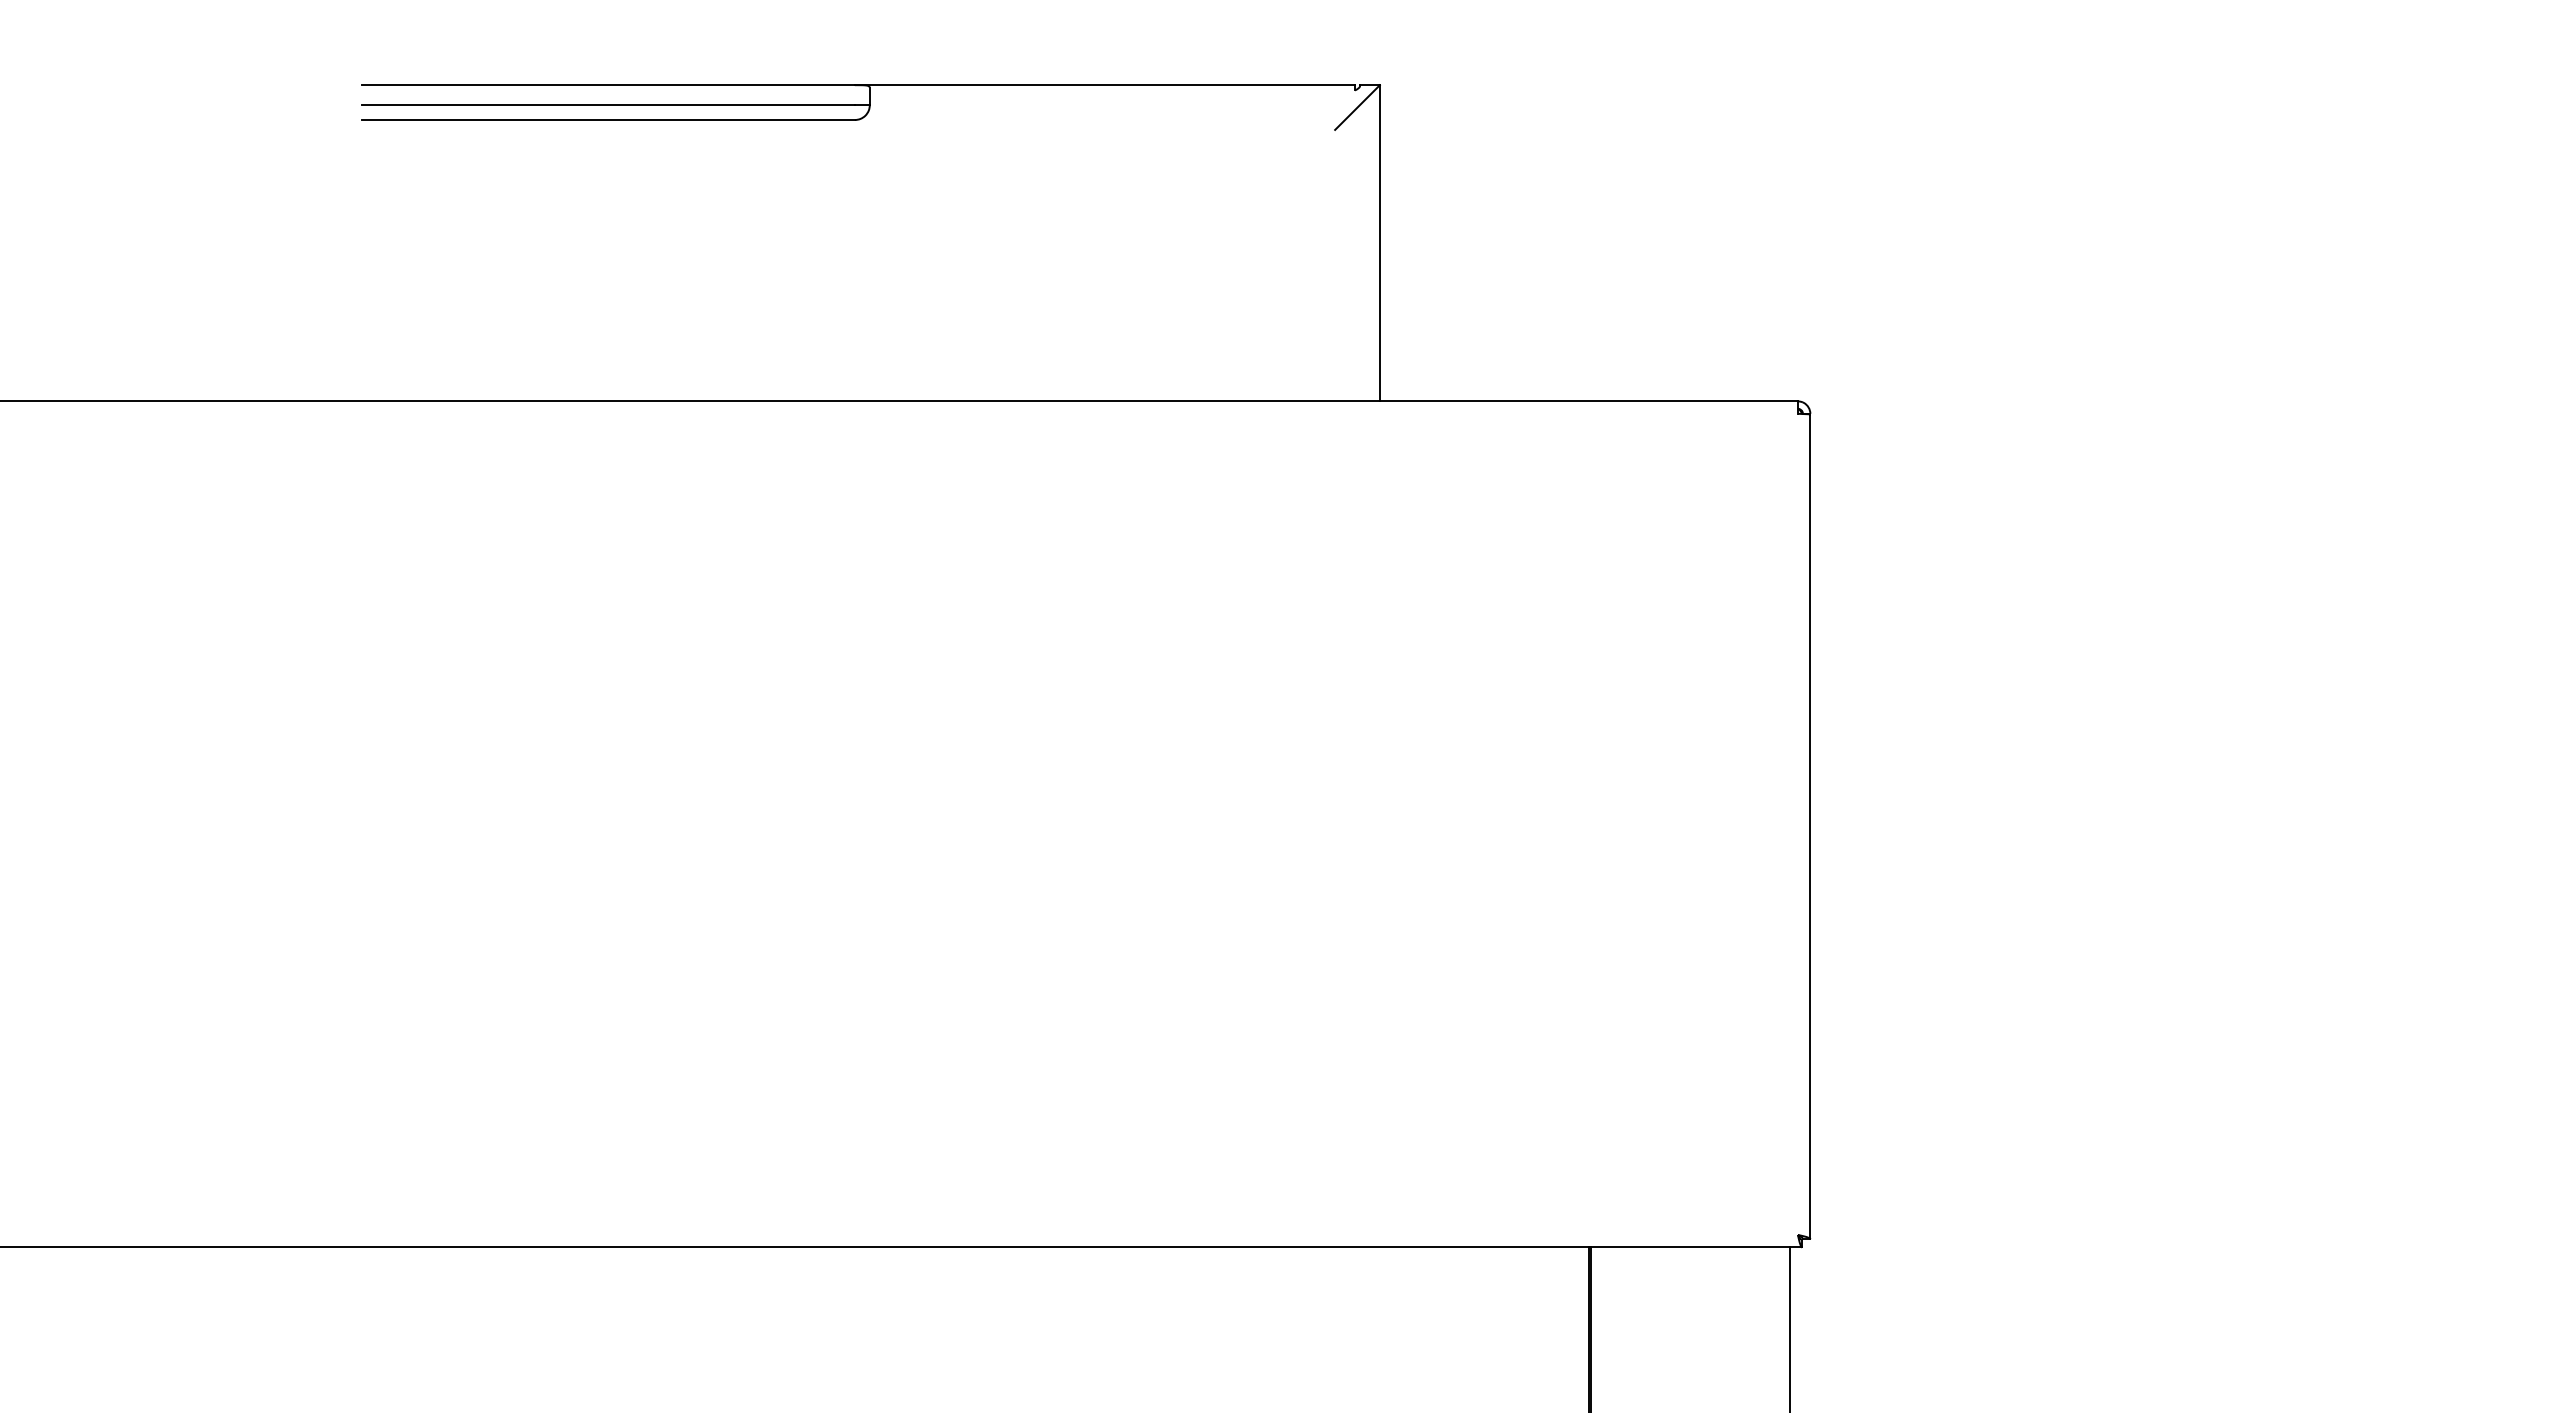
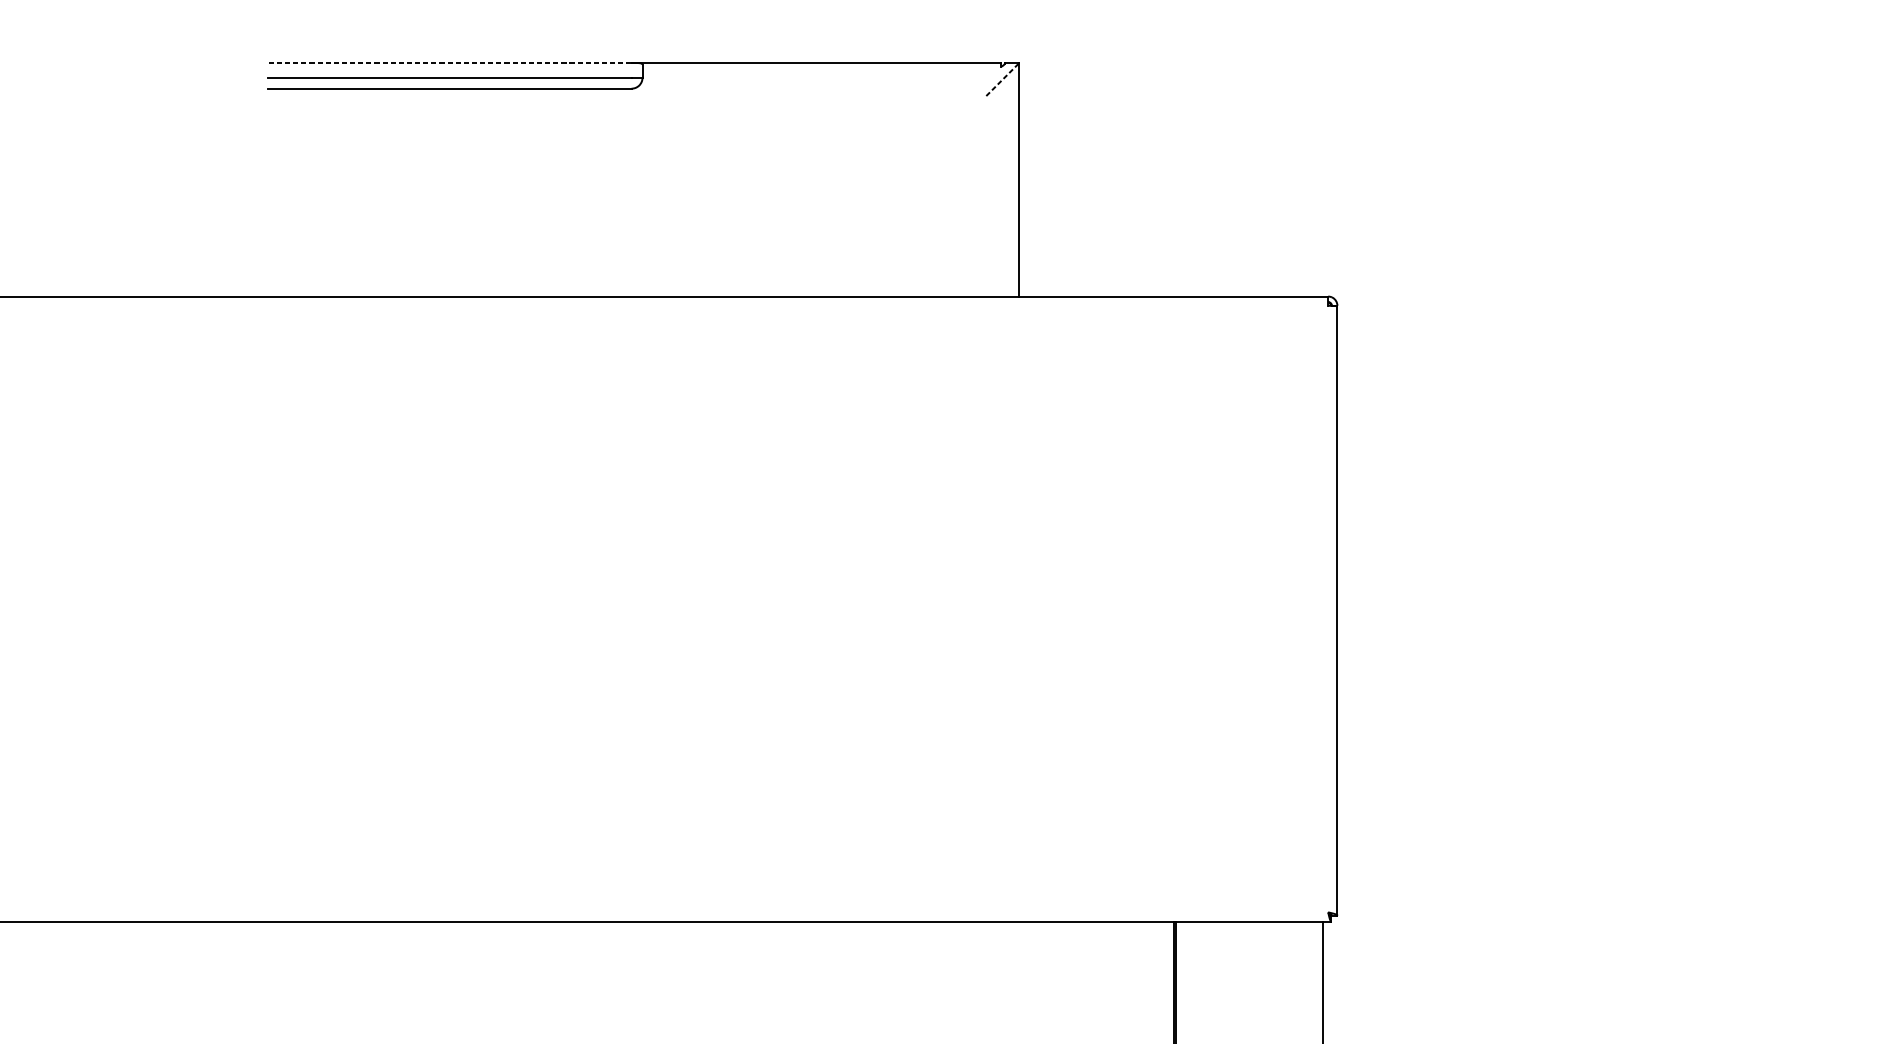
line: (608, 85) -> (449, 63), solid -> dashed
line: (1357, 107) -> (1002, 79), solid -> dashed

